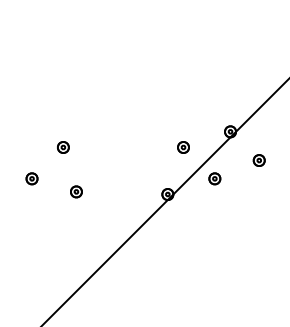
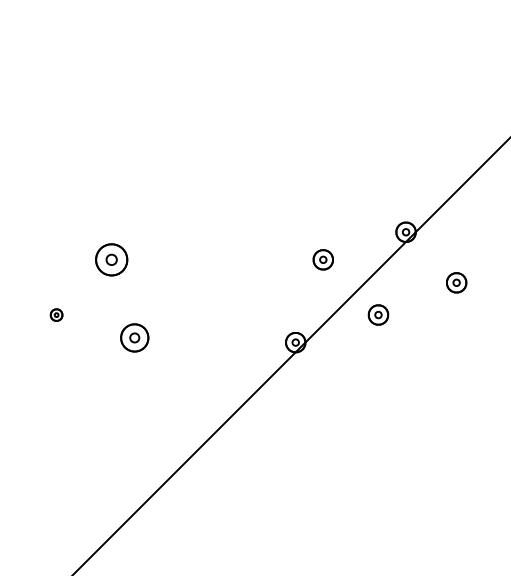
part: (63, 147) -> (112, 259), size x1.6
part: (31, 178) -> (55, 314), size x0.6
part: (76, 191) -> (134, 337), size x1.4

